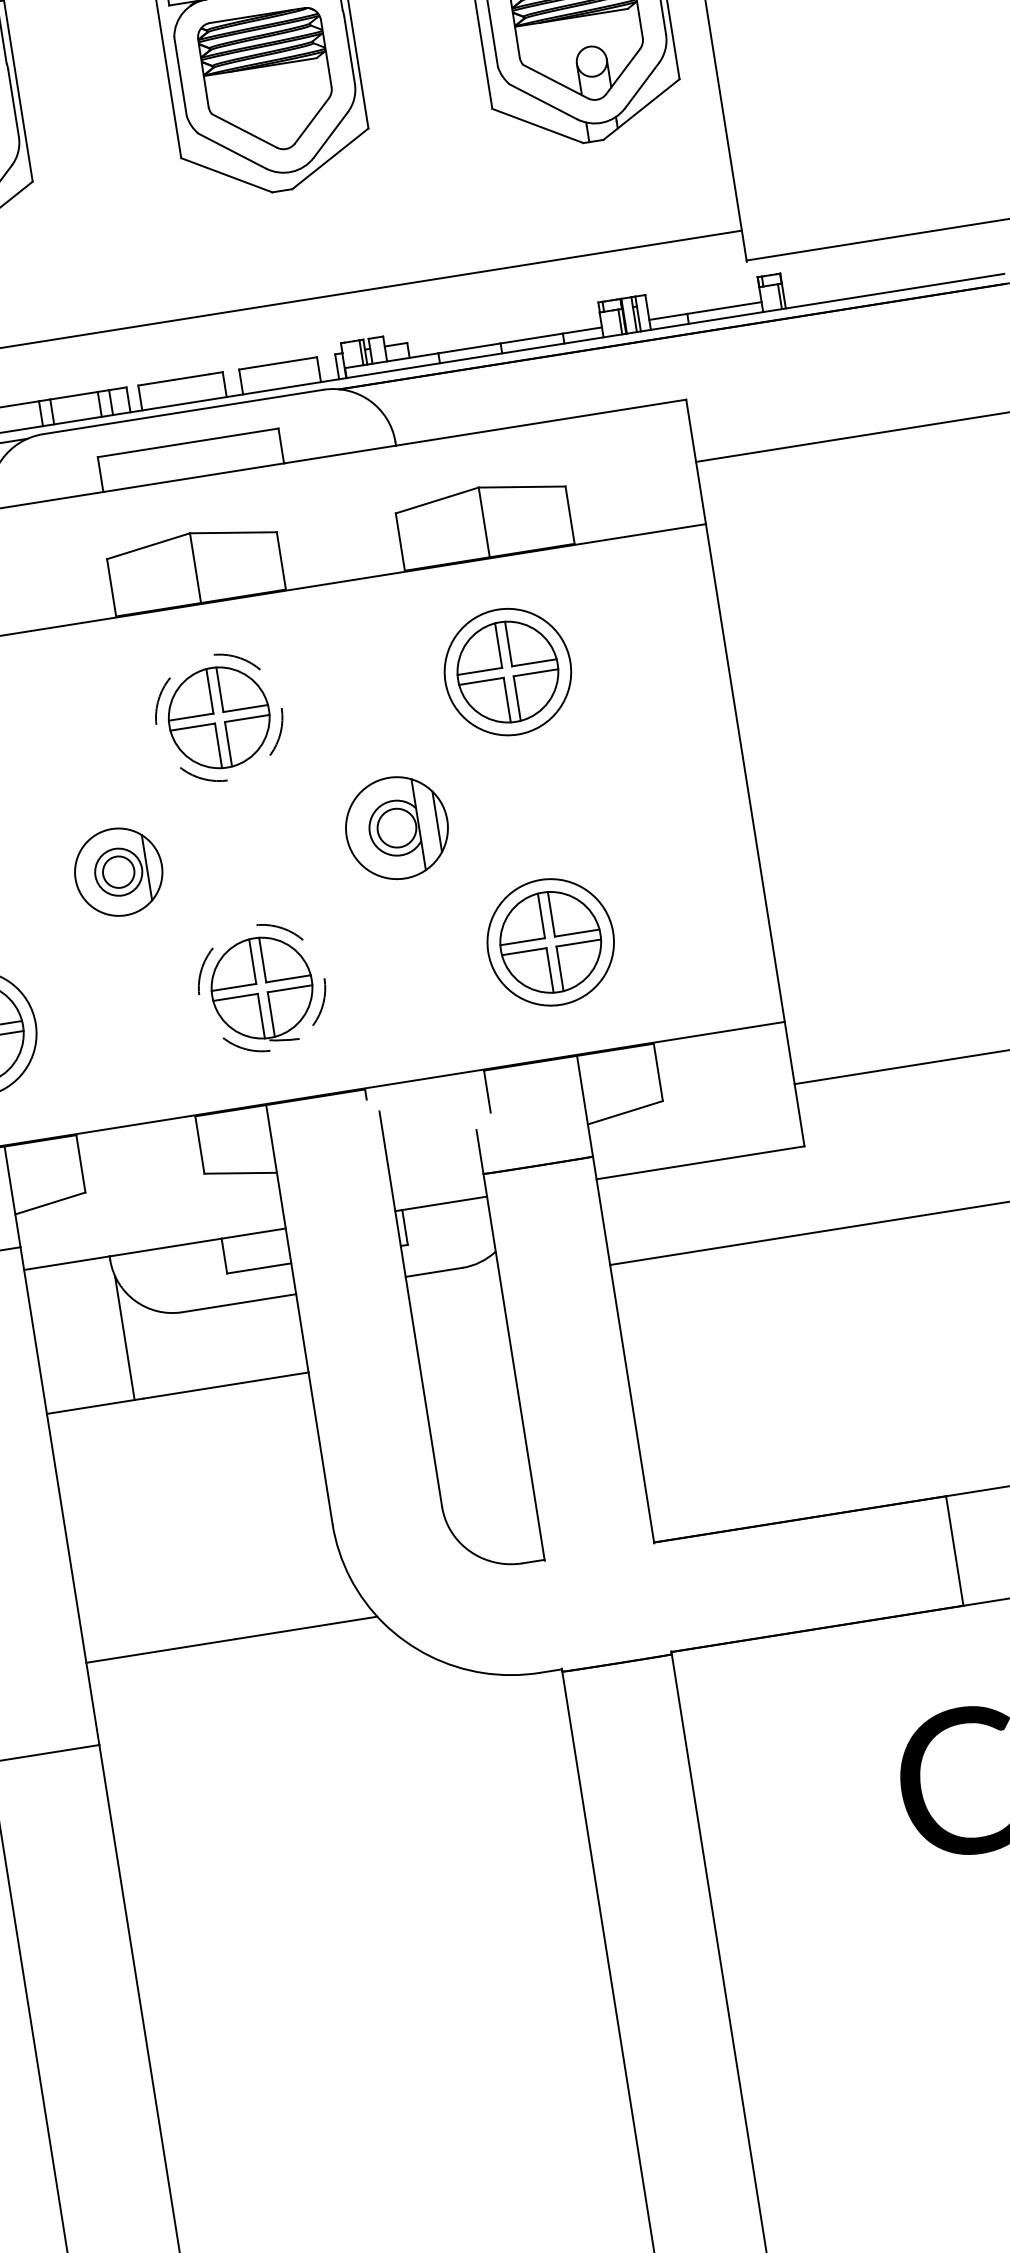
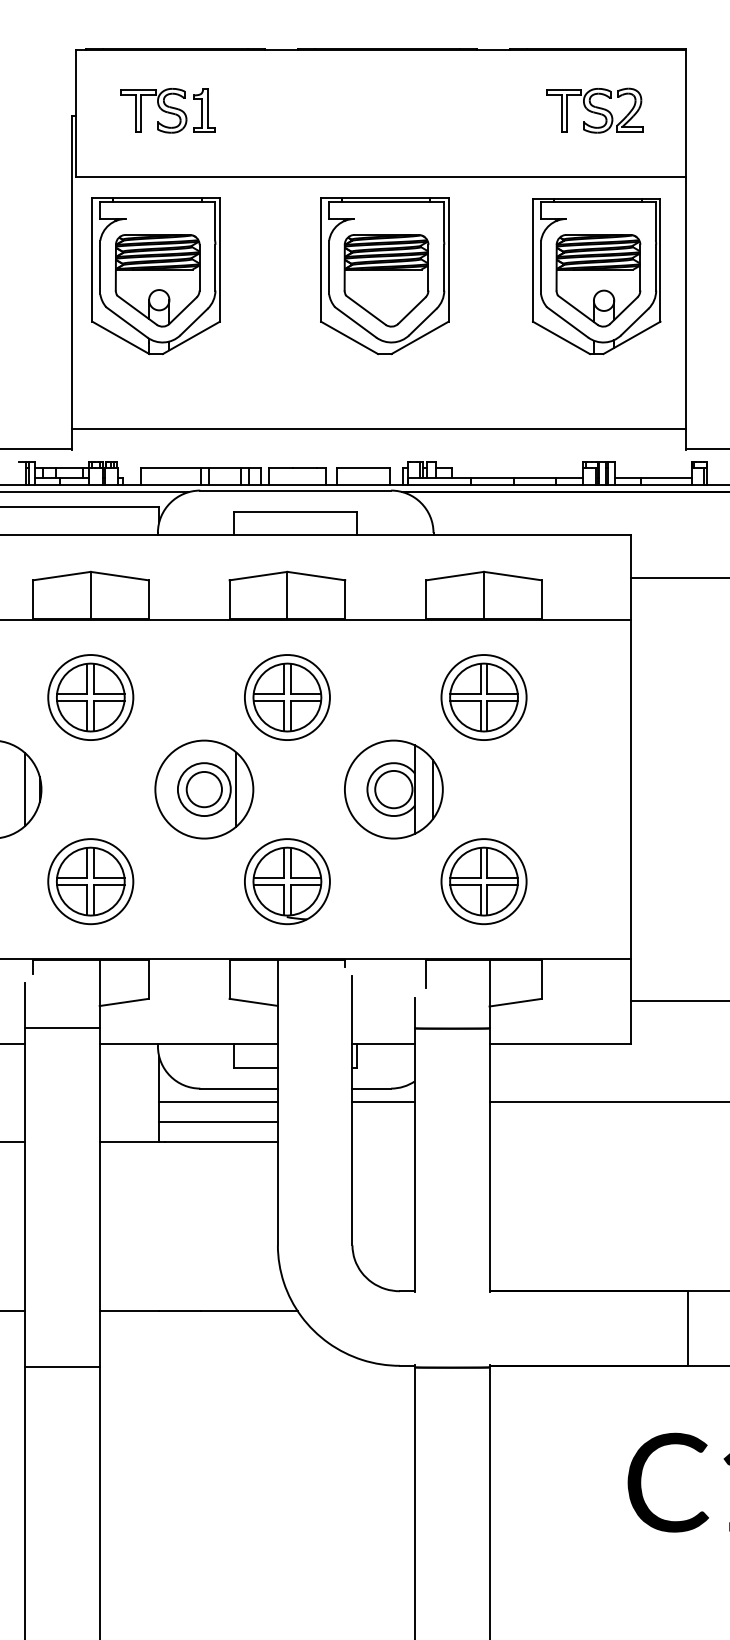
circle: (217, 717) -> (286, 697), dashed -> solid
part: (396, 828) -> (393, 789), size x1.43
part: (118, 872) -> (204, 789), size x1.67
circle: (260, 988) -> (286, 881), dashed -> solid
line: (454, 1290) -> (383, 1102), added
line: (212, 1328) -> (218, 1102), added
line: (216, 1356) -> (218, 1121), added

